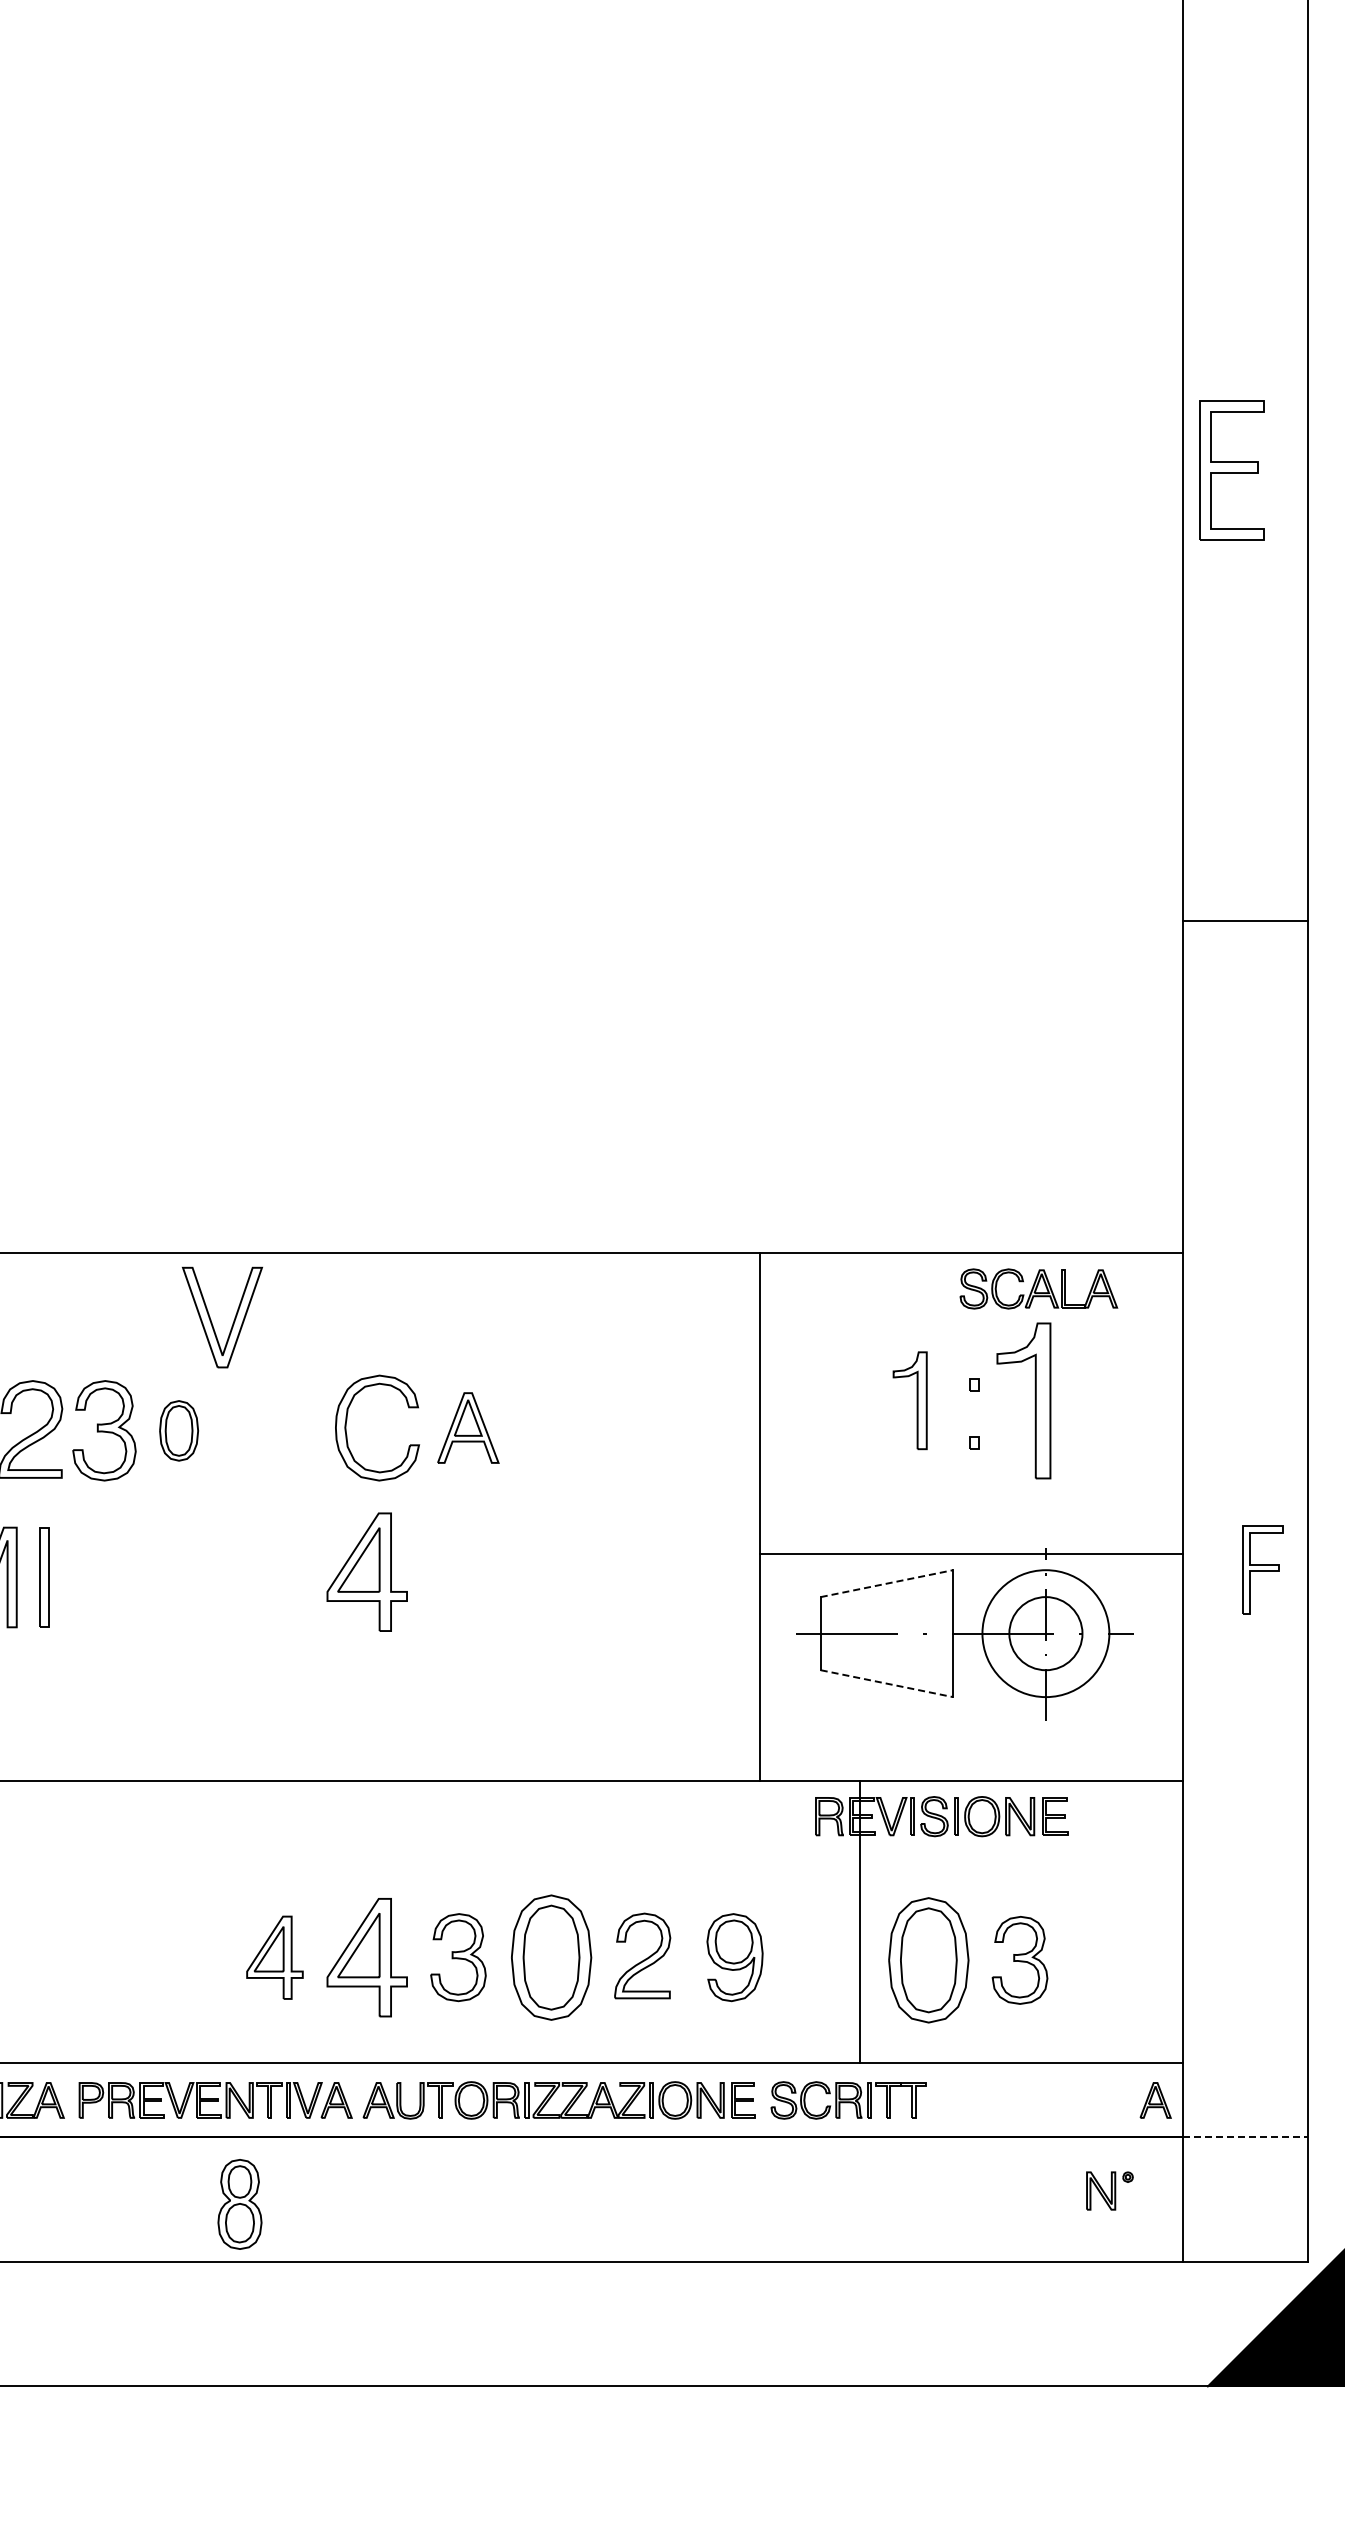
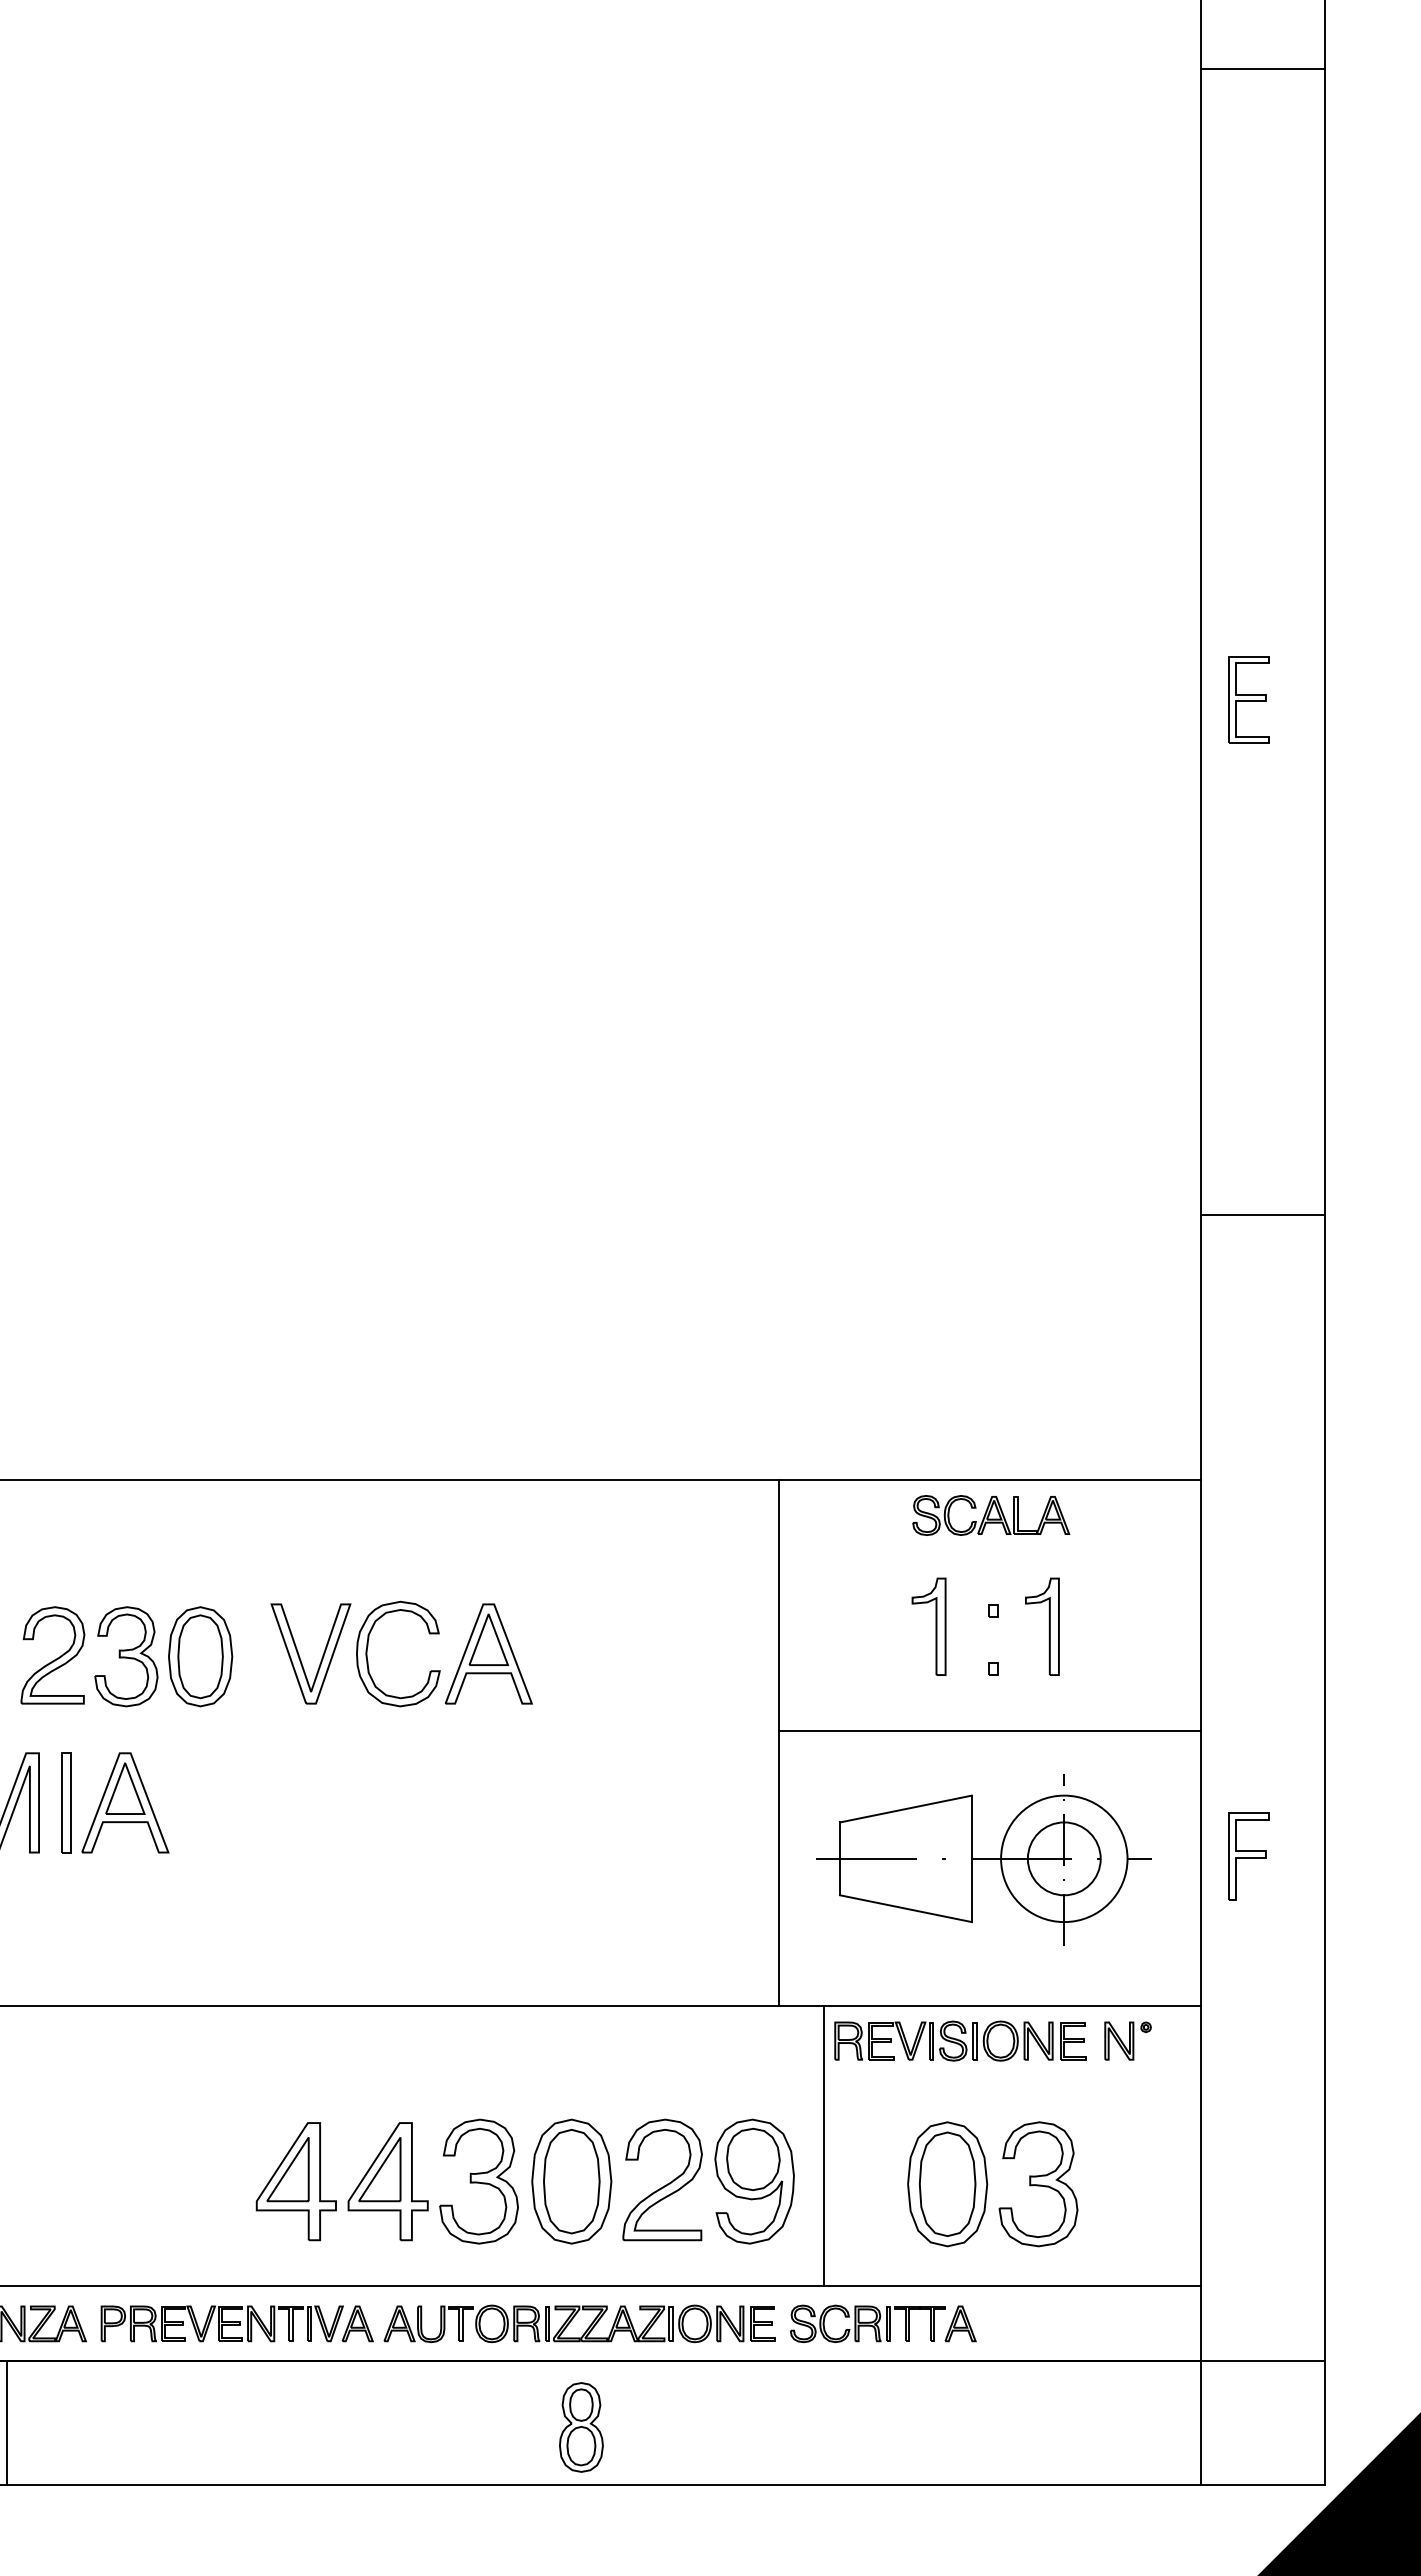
part: (1230, 469) -> (1248, 699), size x0.62
line: (1244, 921) -> (1262, 1215), moved
part: (1039, 1288) -> (991, 1515), moved
part: (211, 1321) -> (300, 1657), moved
part: (1024, 1400) -> (1042, 1626), size x0.62
part: (467, 1427) -> (488, 1653), size x1.43
part: (178, 1430) -> (200, 1656), size x1.67
line: (970, 1553) -> (989, 1730), moved
part: (1261, 1570) -> (1248, 1856), moved
part: (366, 1572) -> (387, 1797), removed
part: (103, 1577) -> (125, 1802), added
line: (887, 1583) -> (906, 1808), dashed -> solid
line: (887, 1683) -> (906, 1908), dashed -> solid
line: (859, 1921) -> (823, 2145), moved
part: (642, 1955) -> (662, 2179), size x1.43
part: (274, 1957) -> (295, 2181), size x1.43
part: (457, 1957) -> (478, 2181), size x1.43
part: (734, 1957) -> (754, 2181), size x1.43
part: (1020, 1960) -> (1038, 2184), size x1.43
part: (1155, 2100) -> (960, 2323), moved
line: (1245, 2137) -> (1263, 2360), dashed -> solid
part: (1109, 2190) -> (1127, 2040), moved
part: (240, 2204) -> (581, 2427), moved

